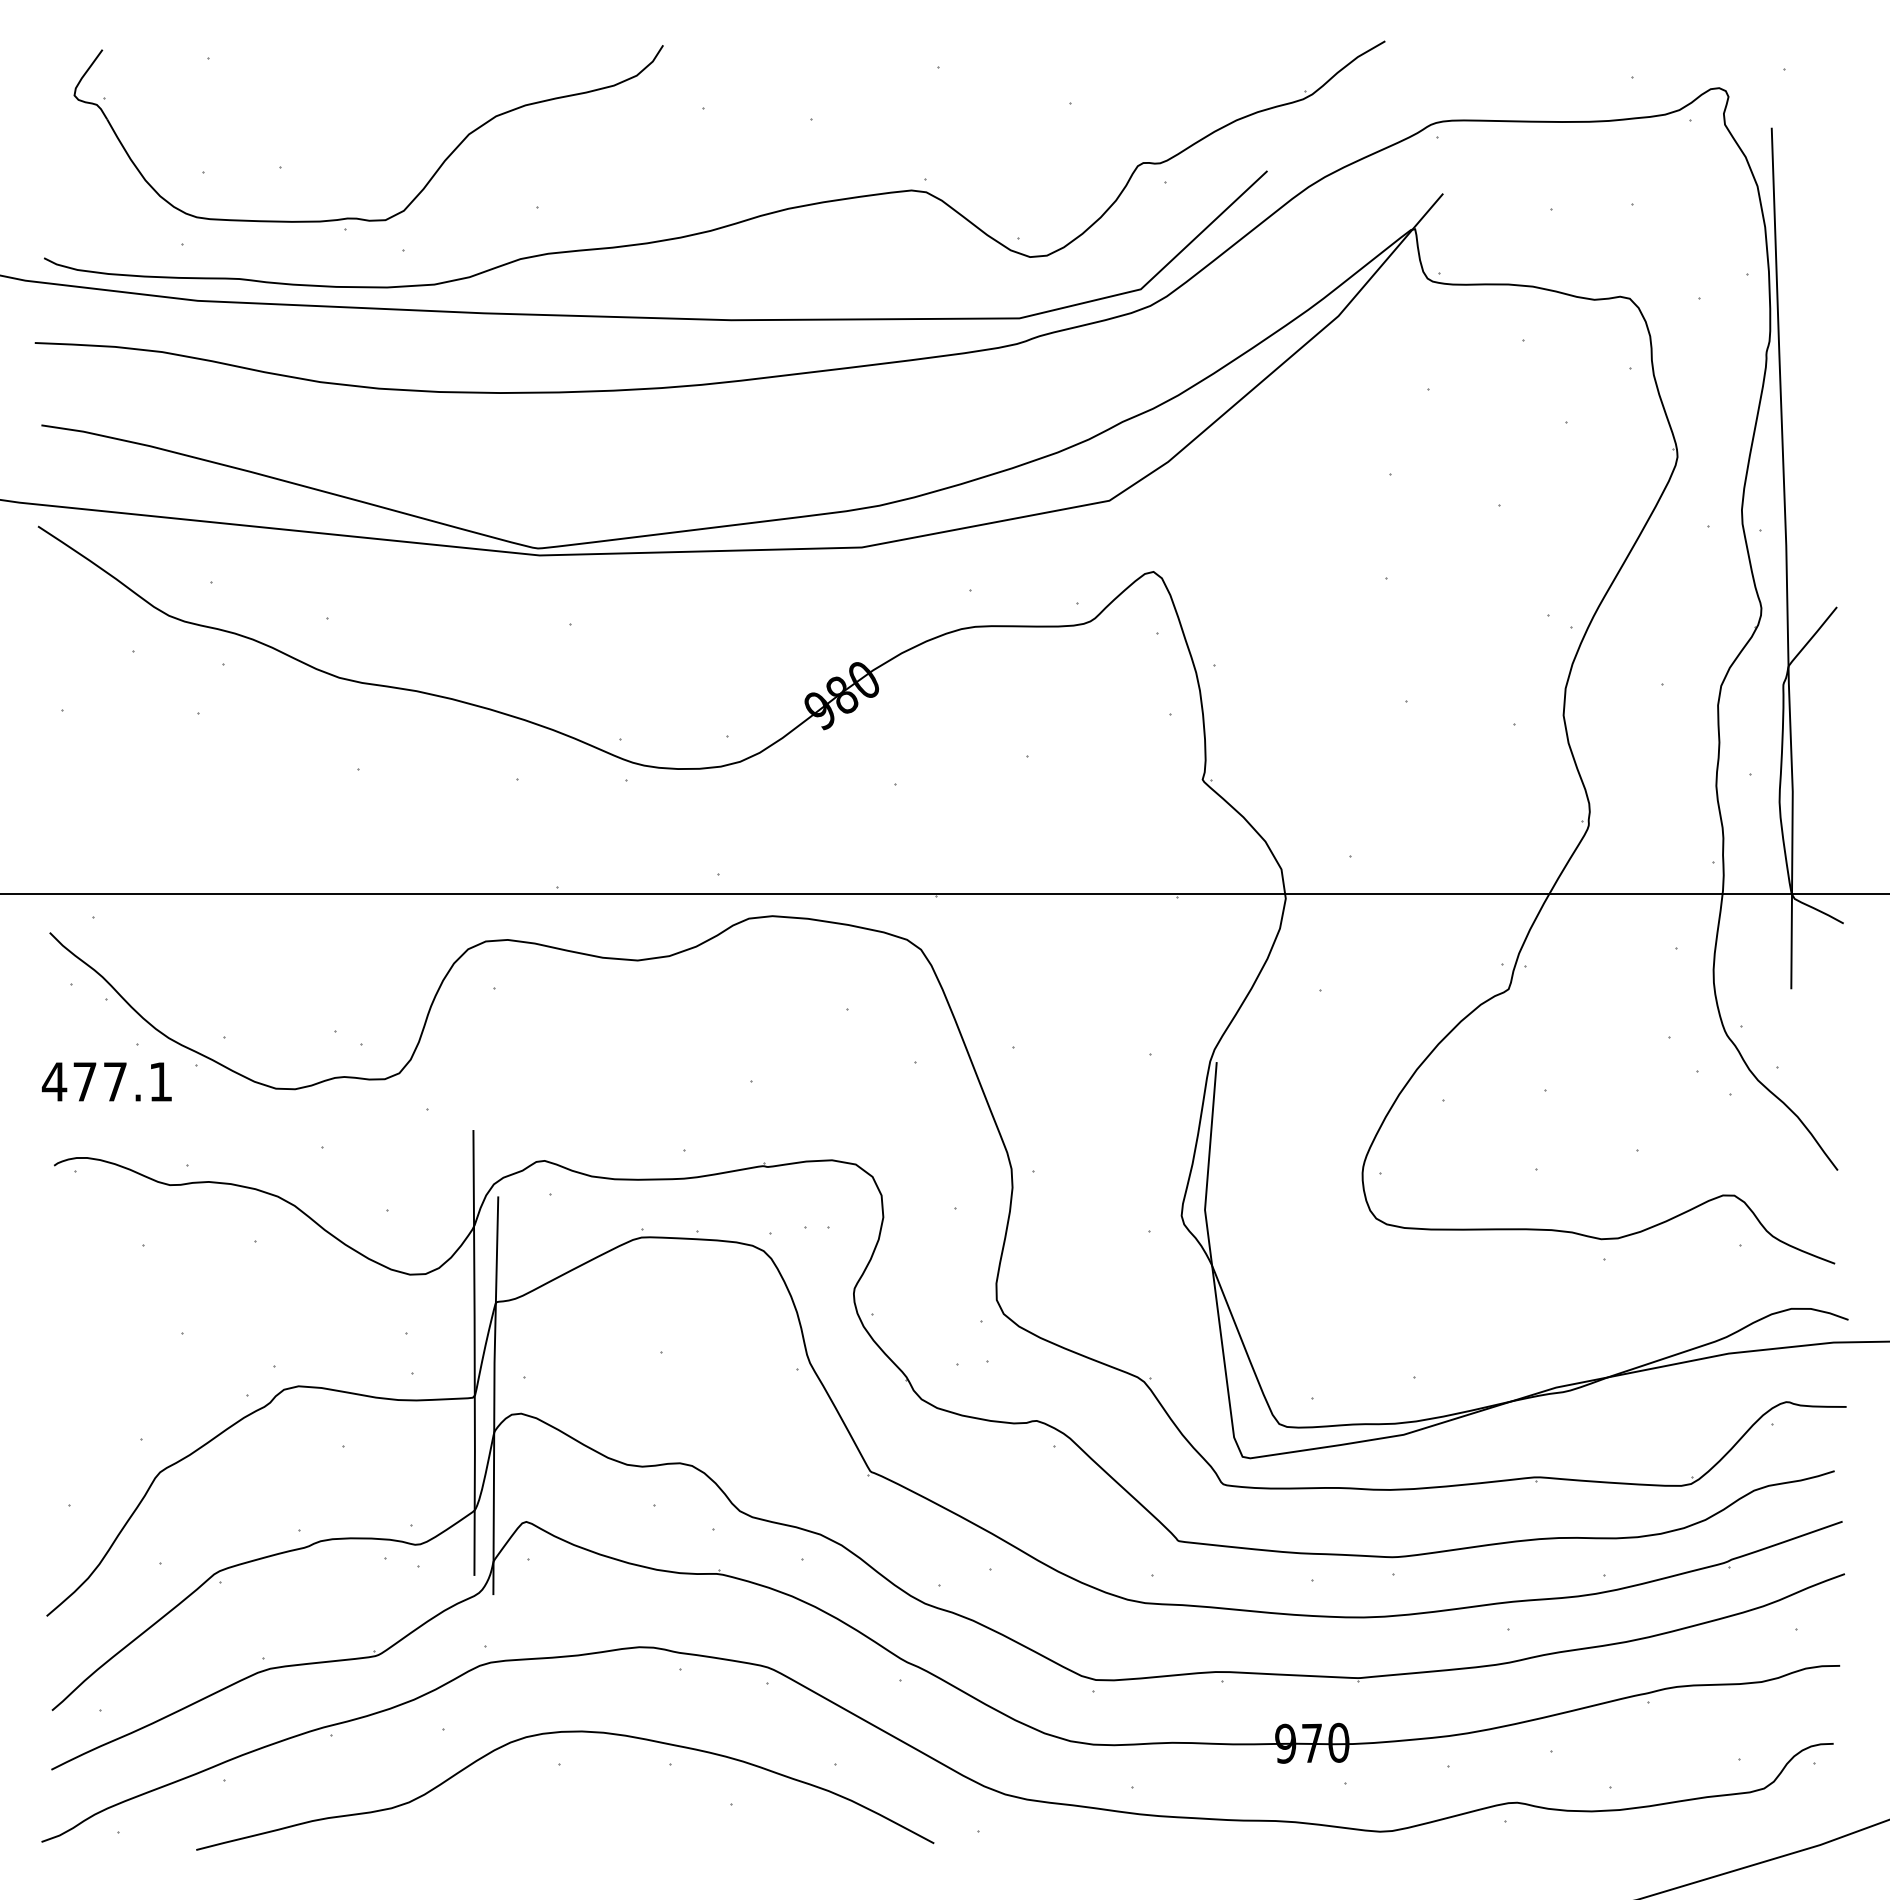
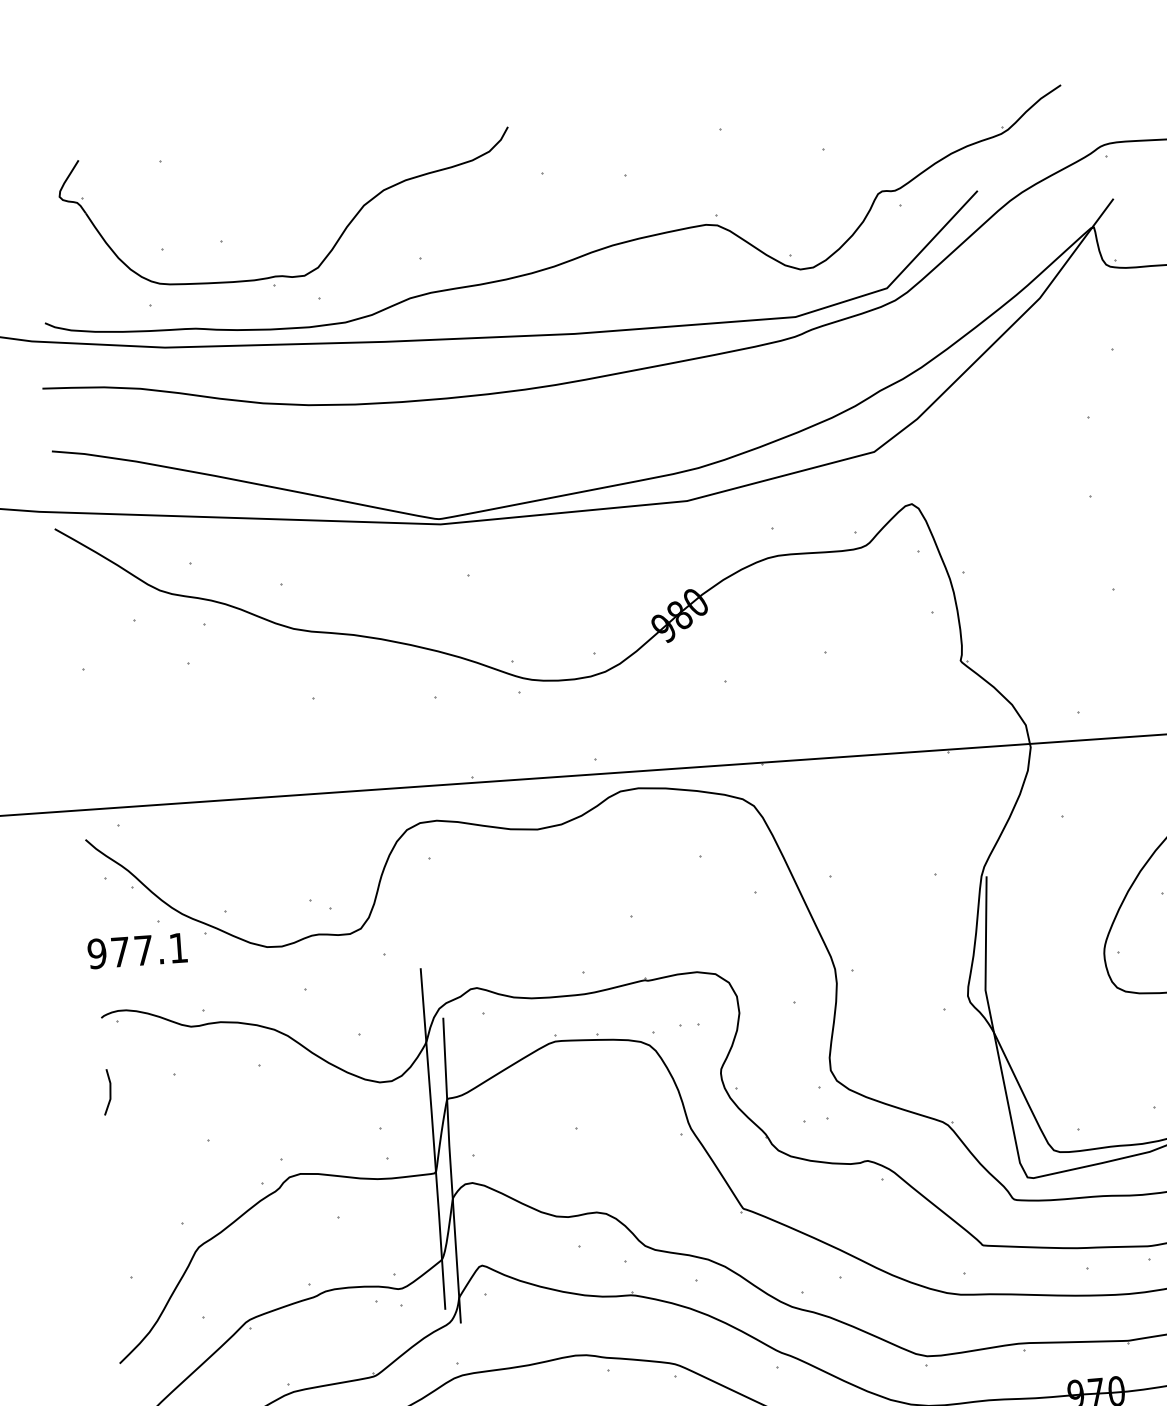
text: (54, 1081) -> (97, 953), 477.1 -> 977.1
line: (58, 1262) -> (109, 1091), added

